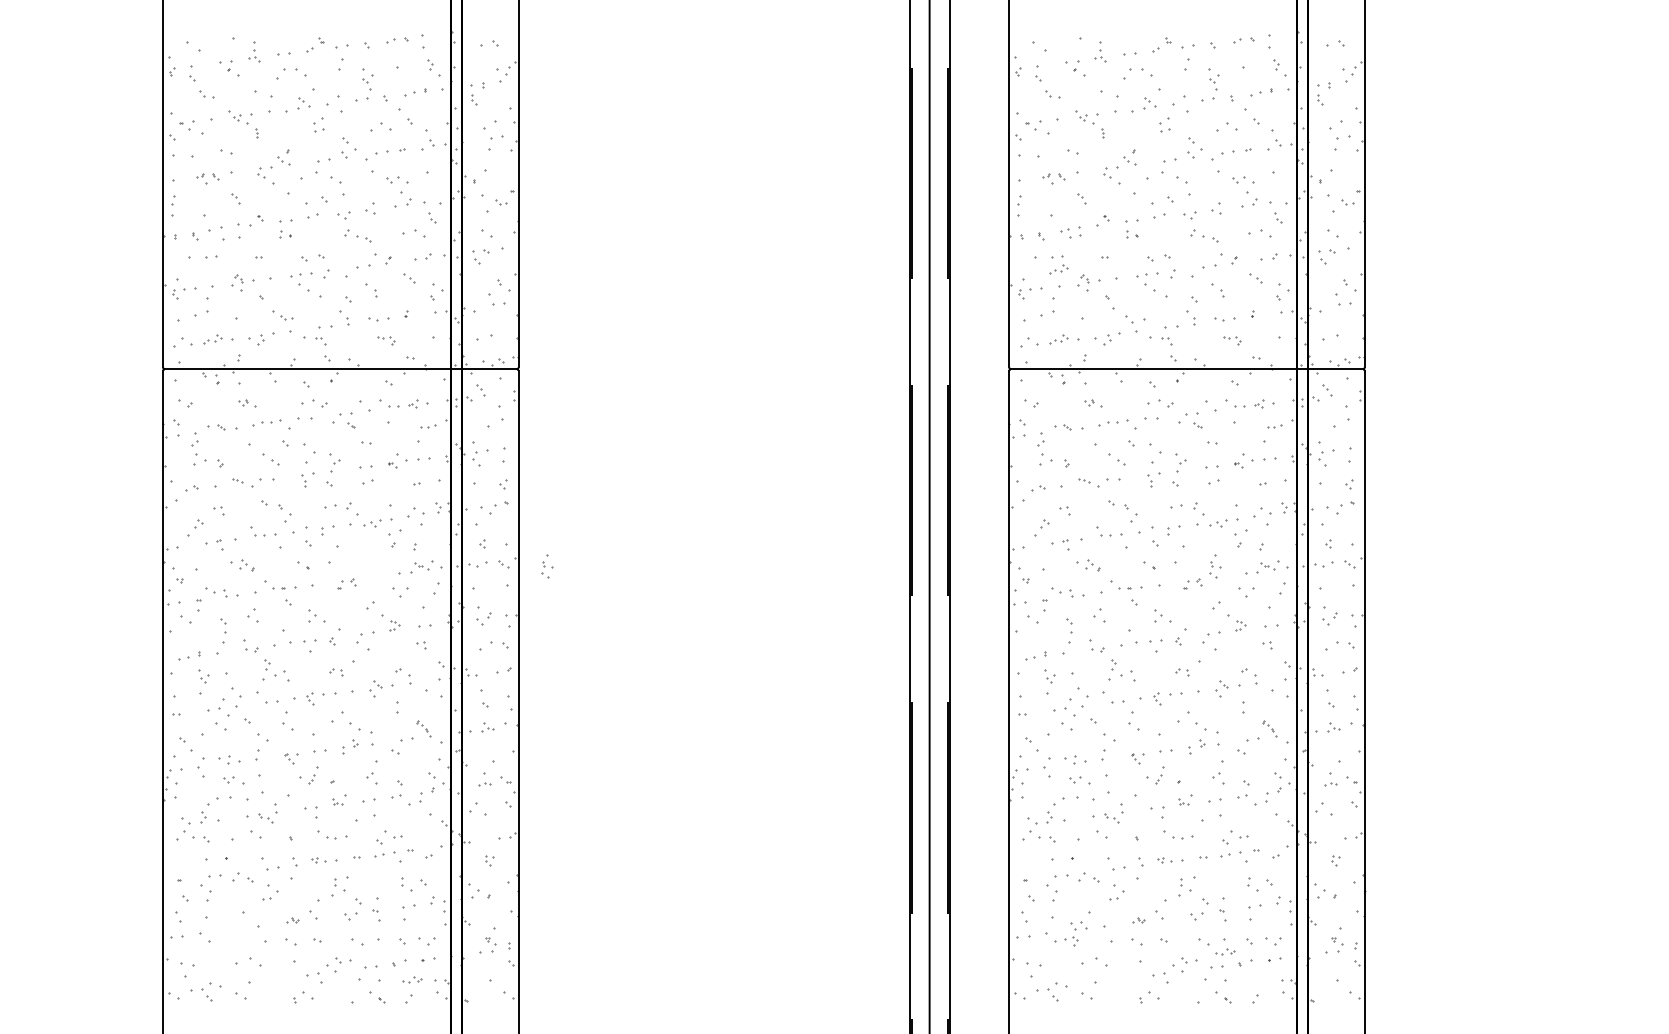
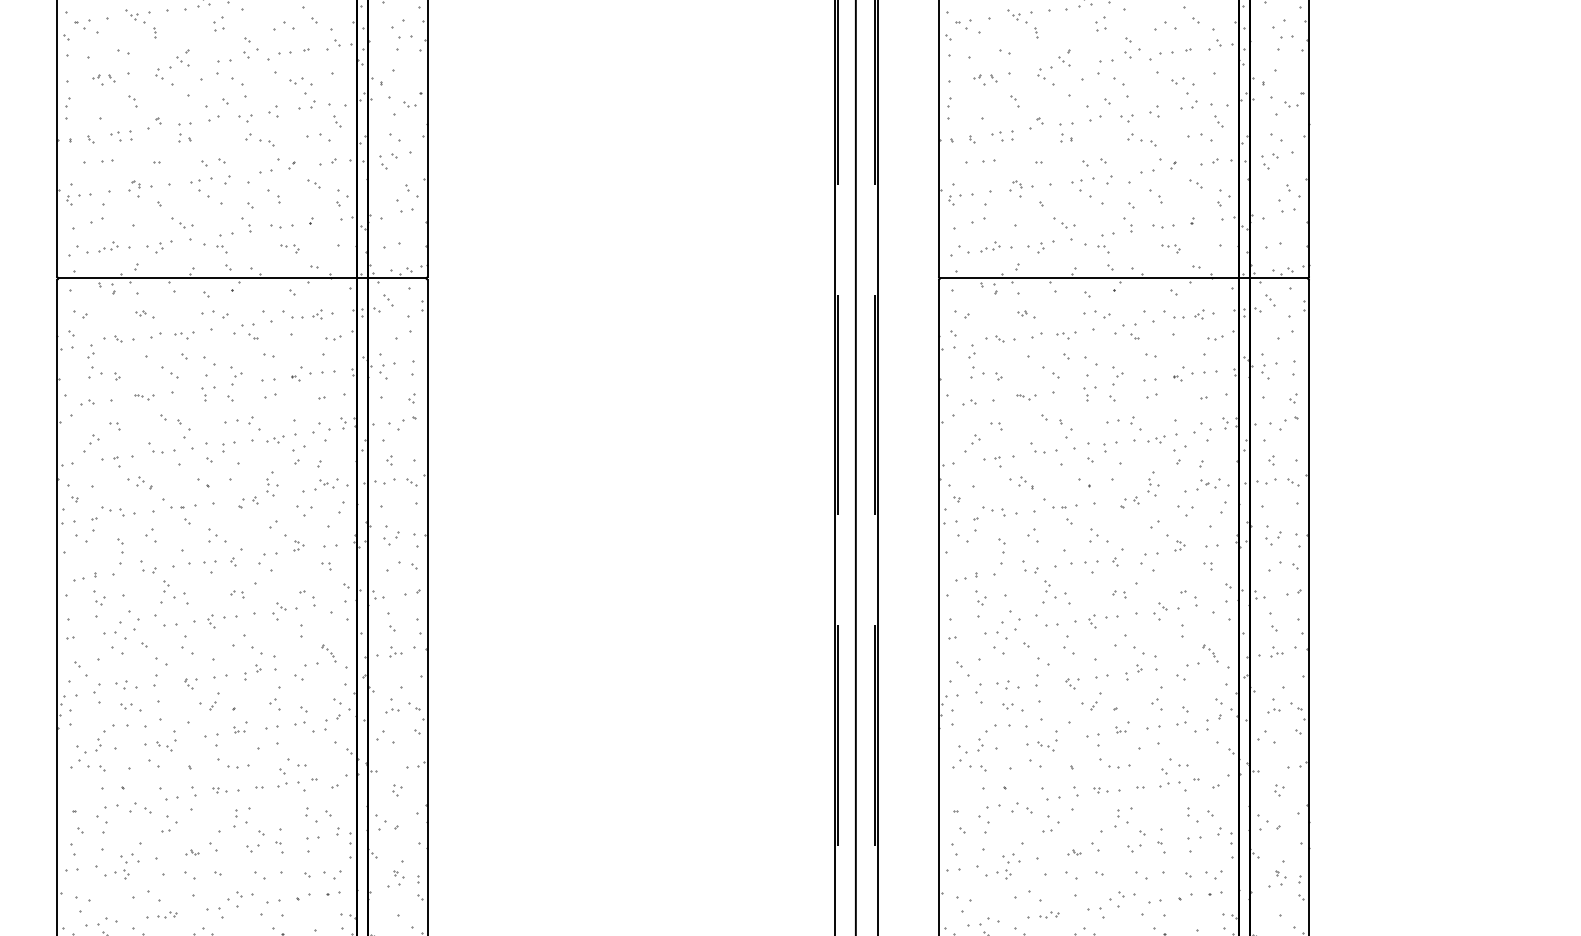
part: (223, 232) -> (120, 136), size x0.62
part: (1058, 269) -> (990, 174), removed
part: (1129, 315) -> (1064, 222), size x0.62
part: (284, 423) -> (183, 335), size x0.62
part: (1130, 423) -> (1065, 335), size x0.62
part: (246, 483) -> (144, 397), size x0.62
part: (1092, 483) -> (1025, 397), size x0.62
part: (547, 566) -> (272, 484), moved
part: (229, 933) -> (126, 866), added
part: (1225, 951) -> (1049, 914), moved
part: (412, 979) -> (168, 914), moved

